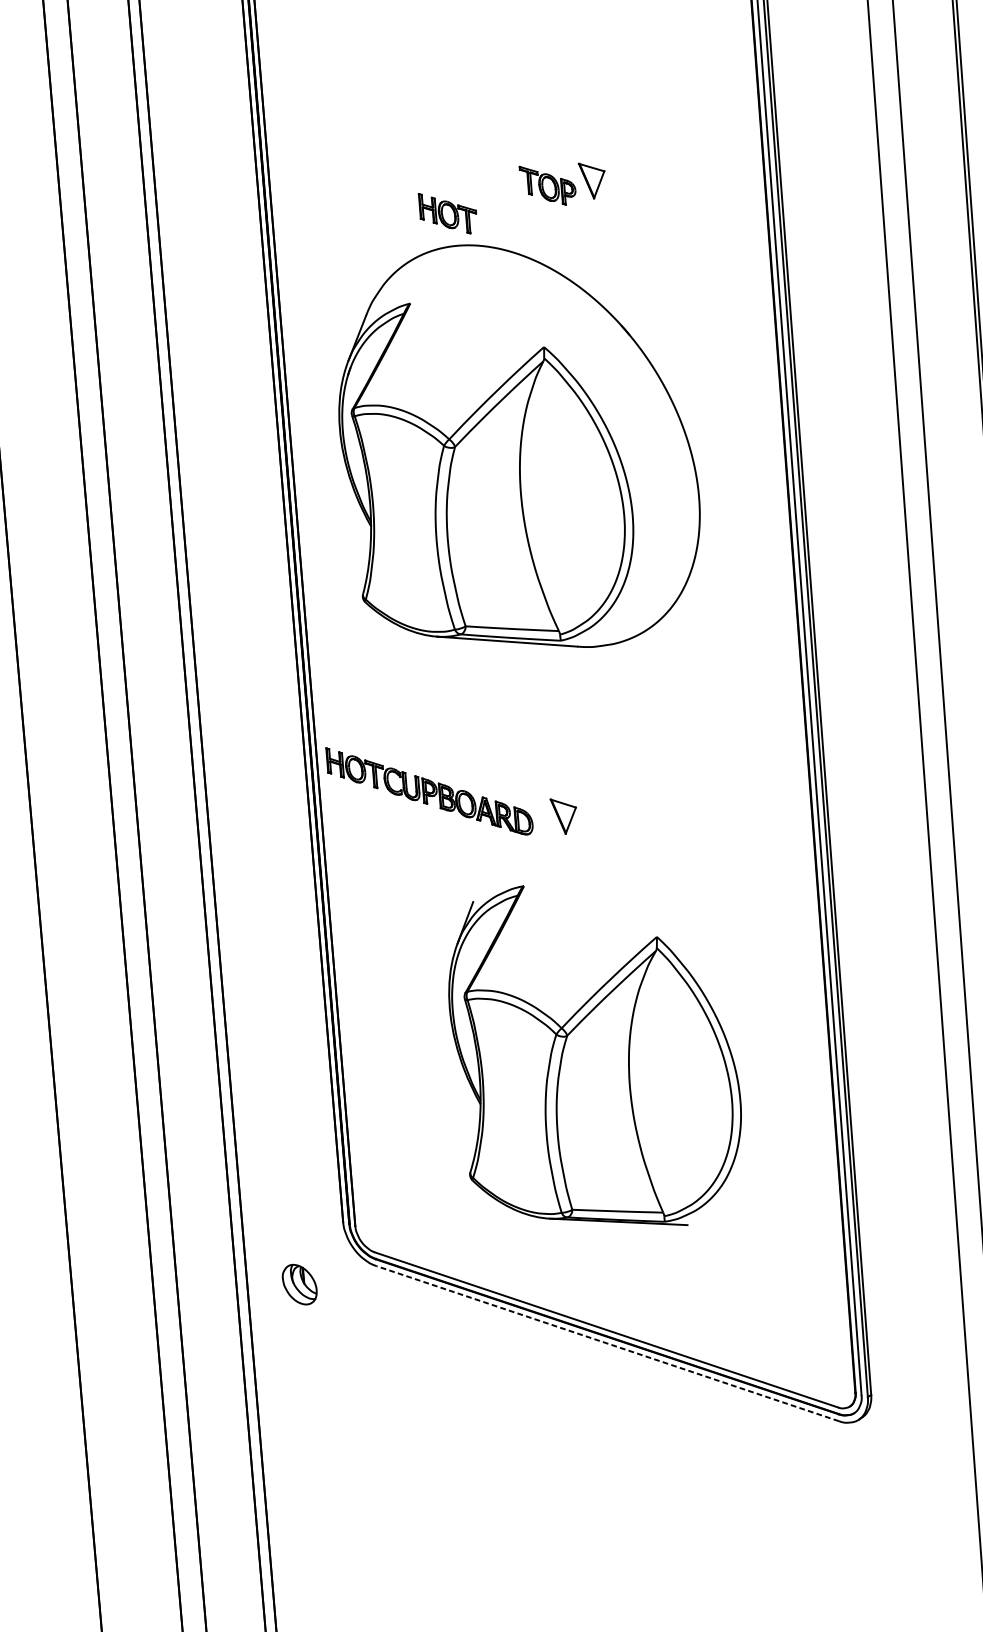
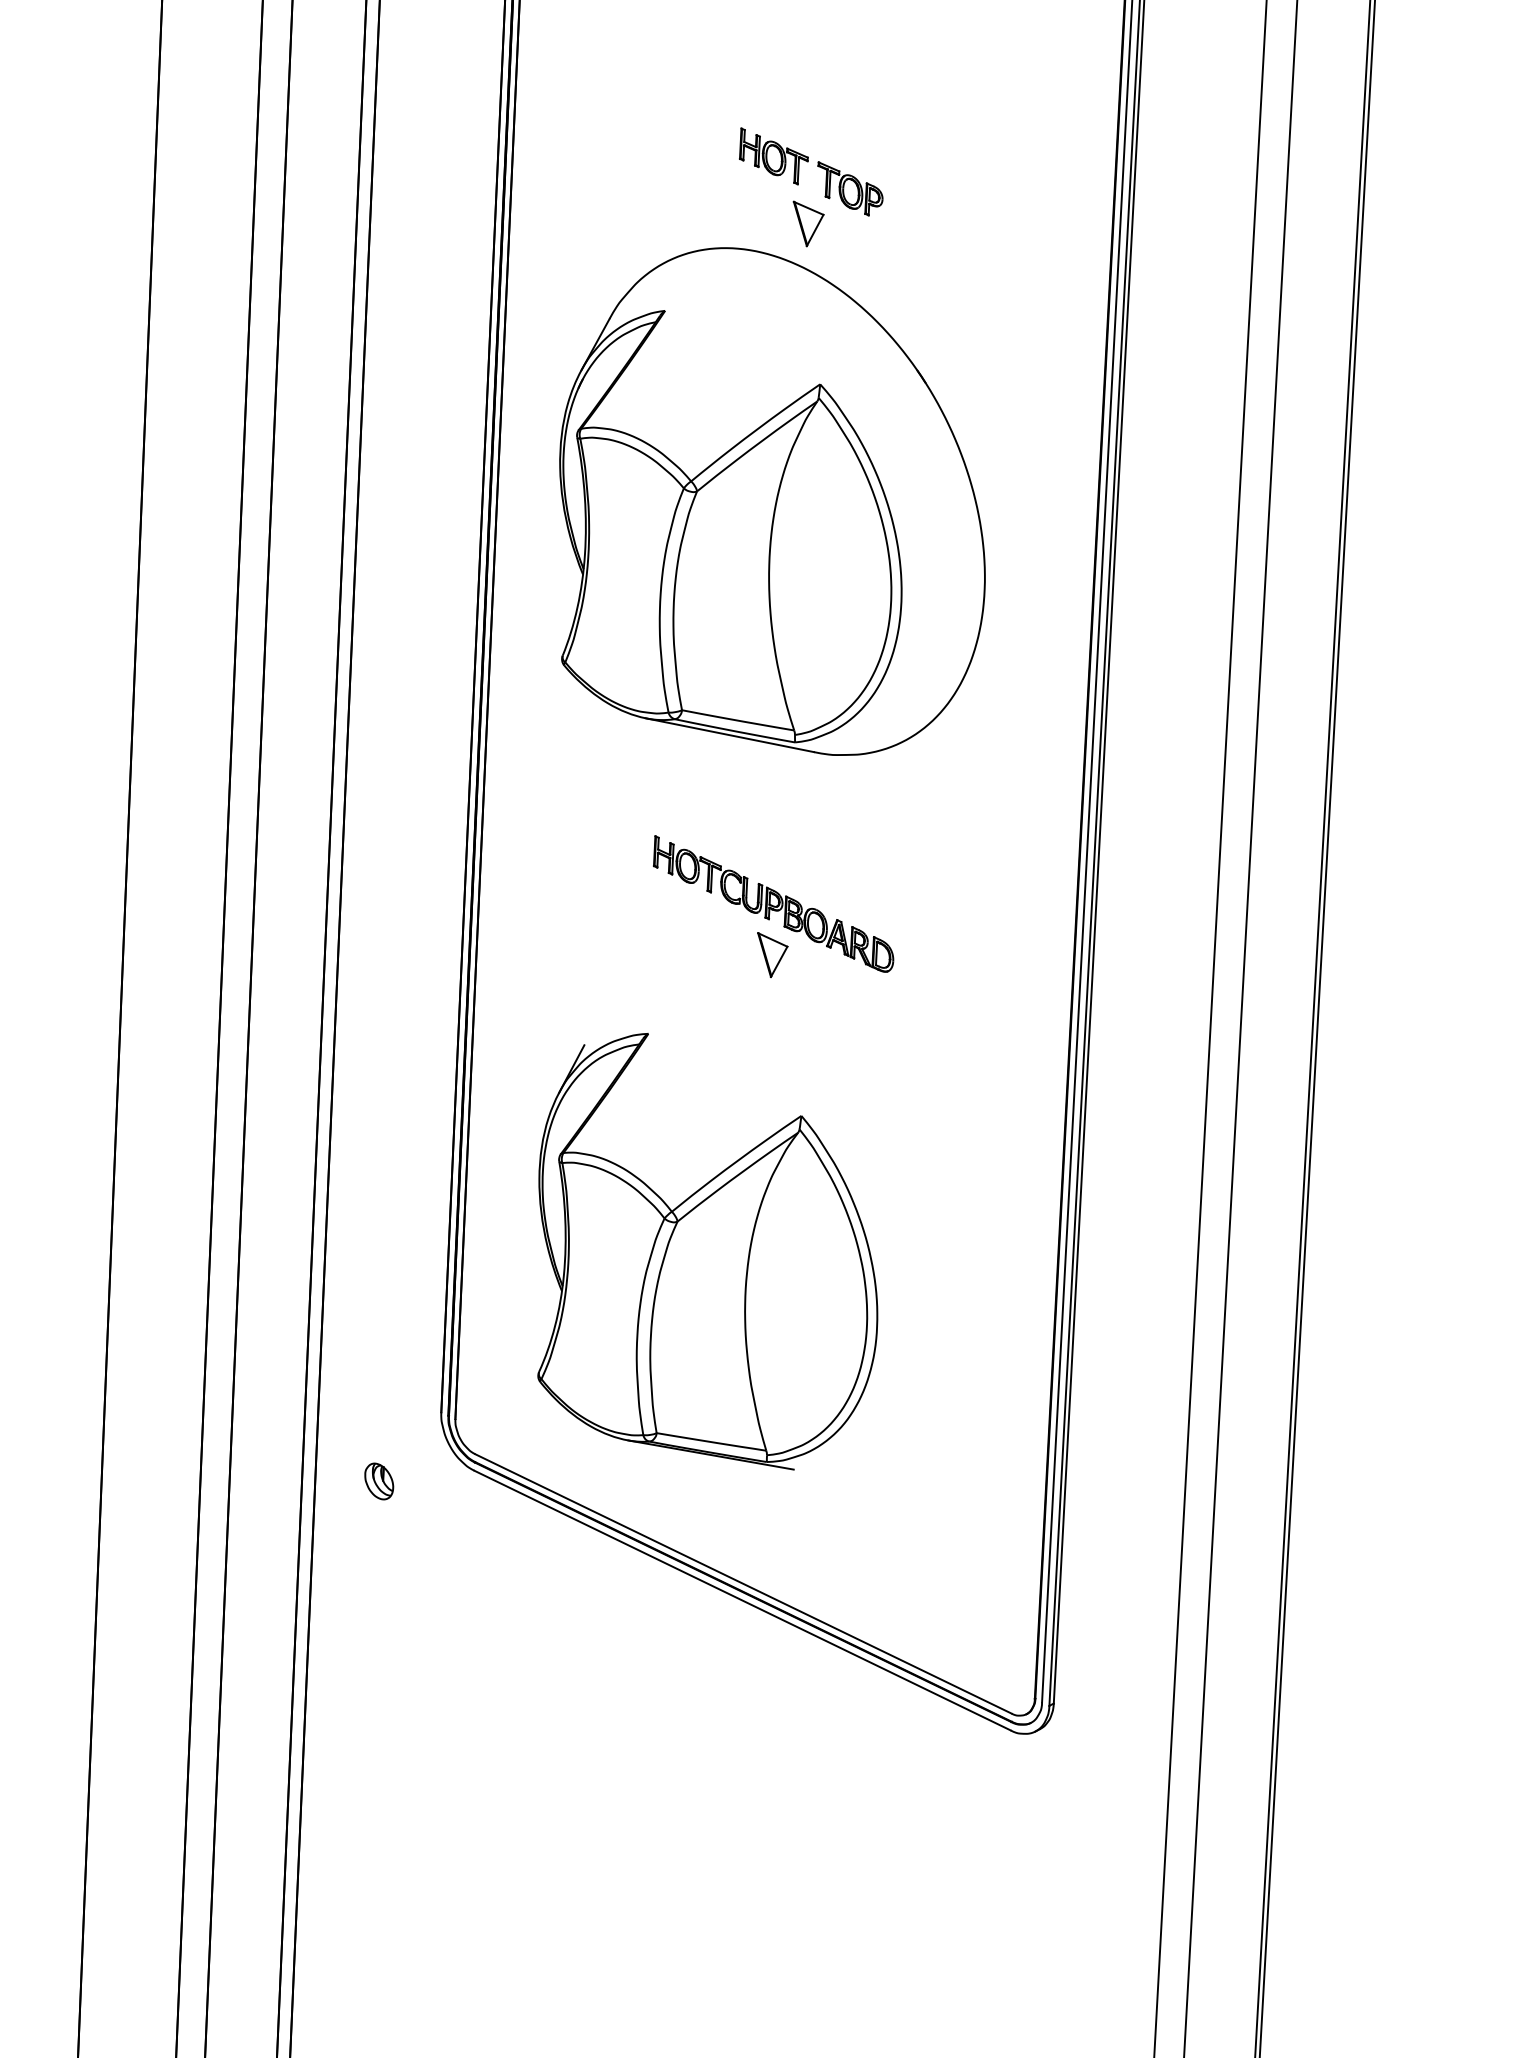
part: (593, 179) -> (808, 223), moved
part: (447, 213) -> (773, 156), moved
part: (429, 790) -> (773, 903), moved
part: (594, 1056) -> (707, 1251), moved
part: (300, 1284) -> (379, 1481), size x0.71
line: (607, 1343) -> (742, 1600), dashed -> solid

